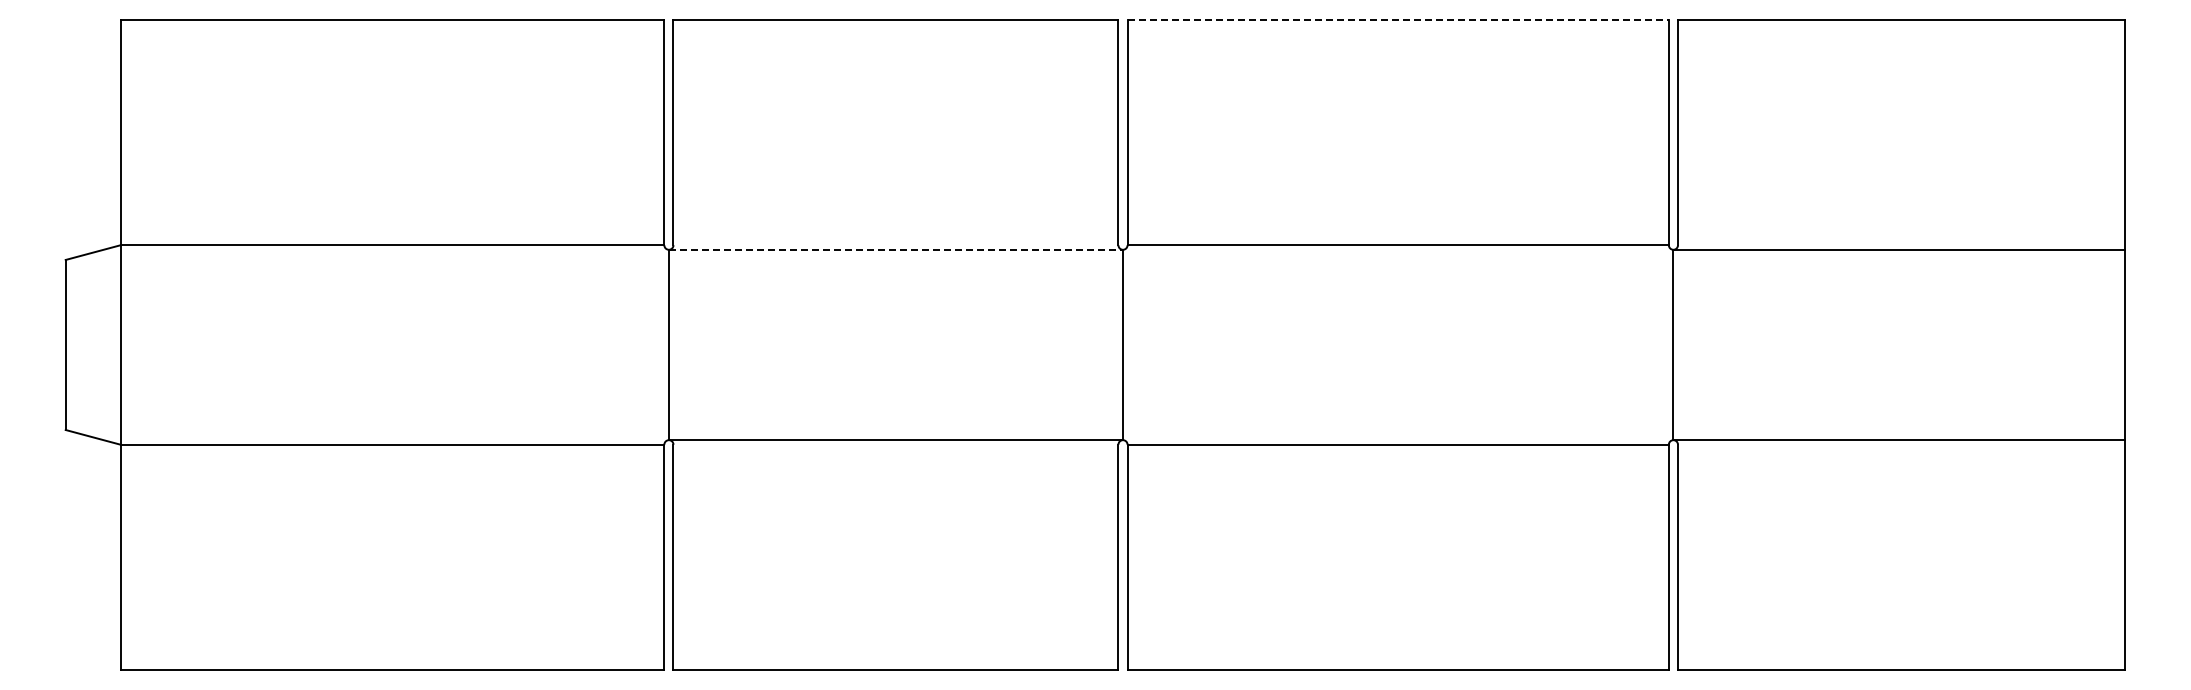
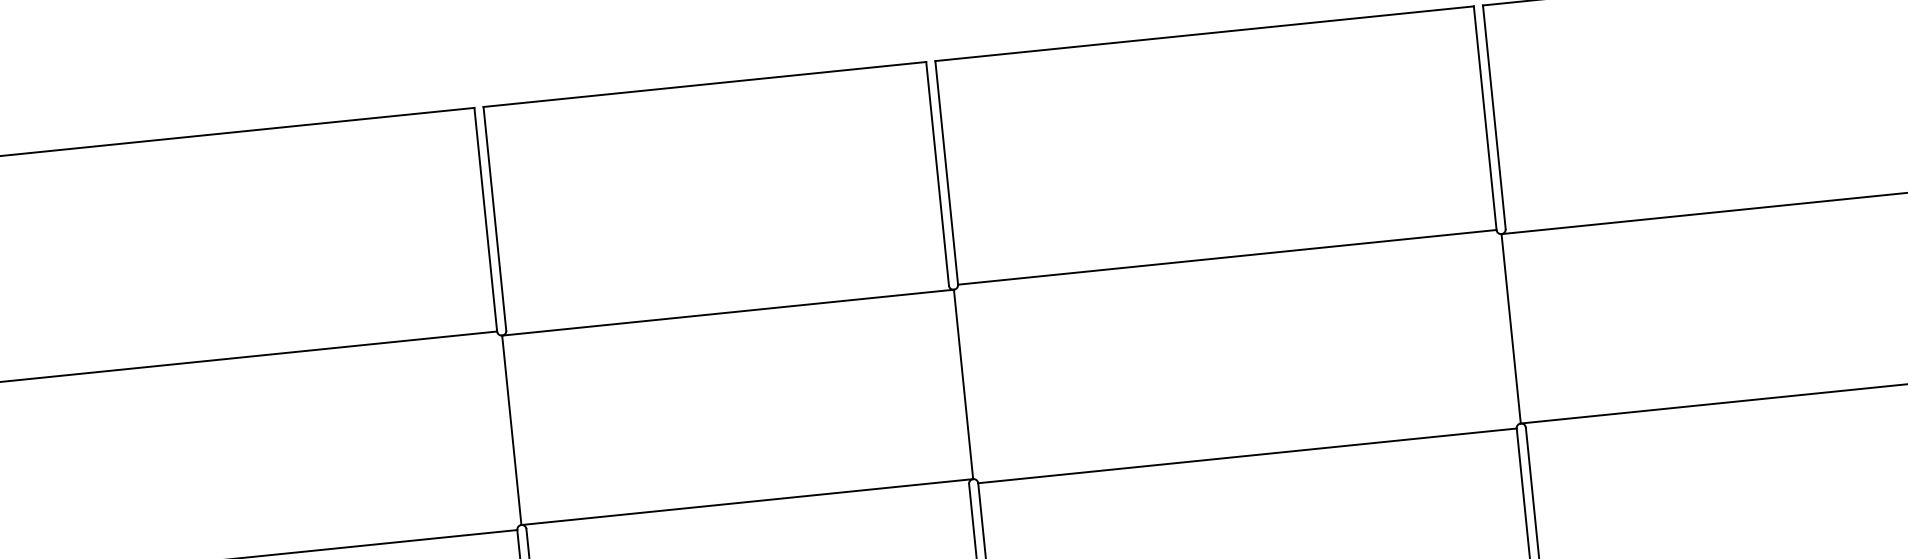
line: (1398, 20) -> (1204, 33), dashed -> solid
line: (896, 249) -> (728, 312), dashed -> solid

